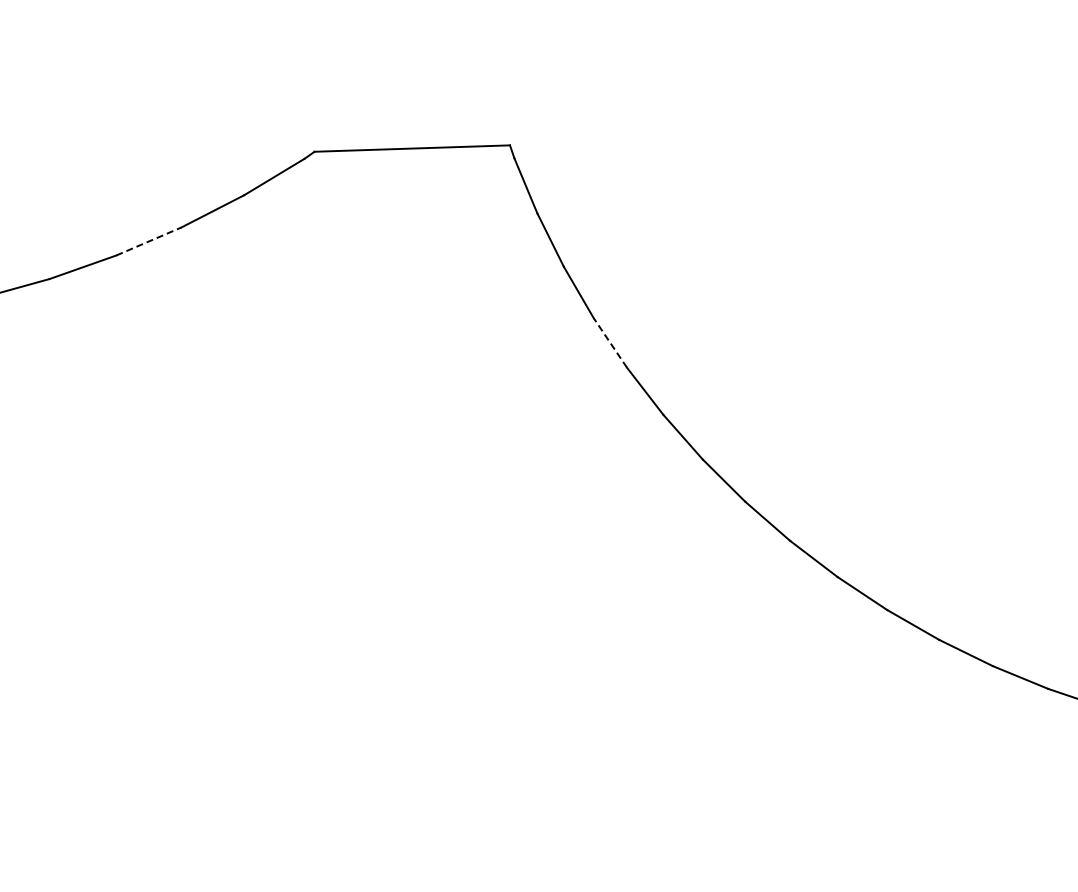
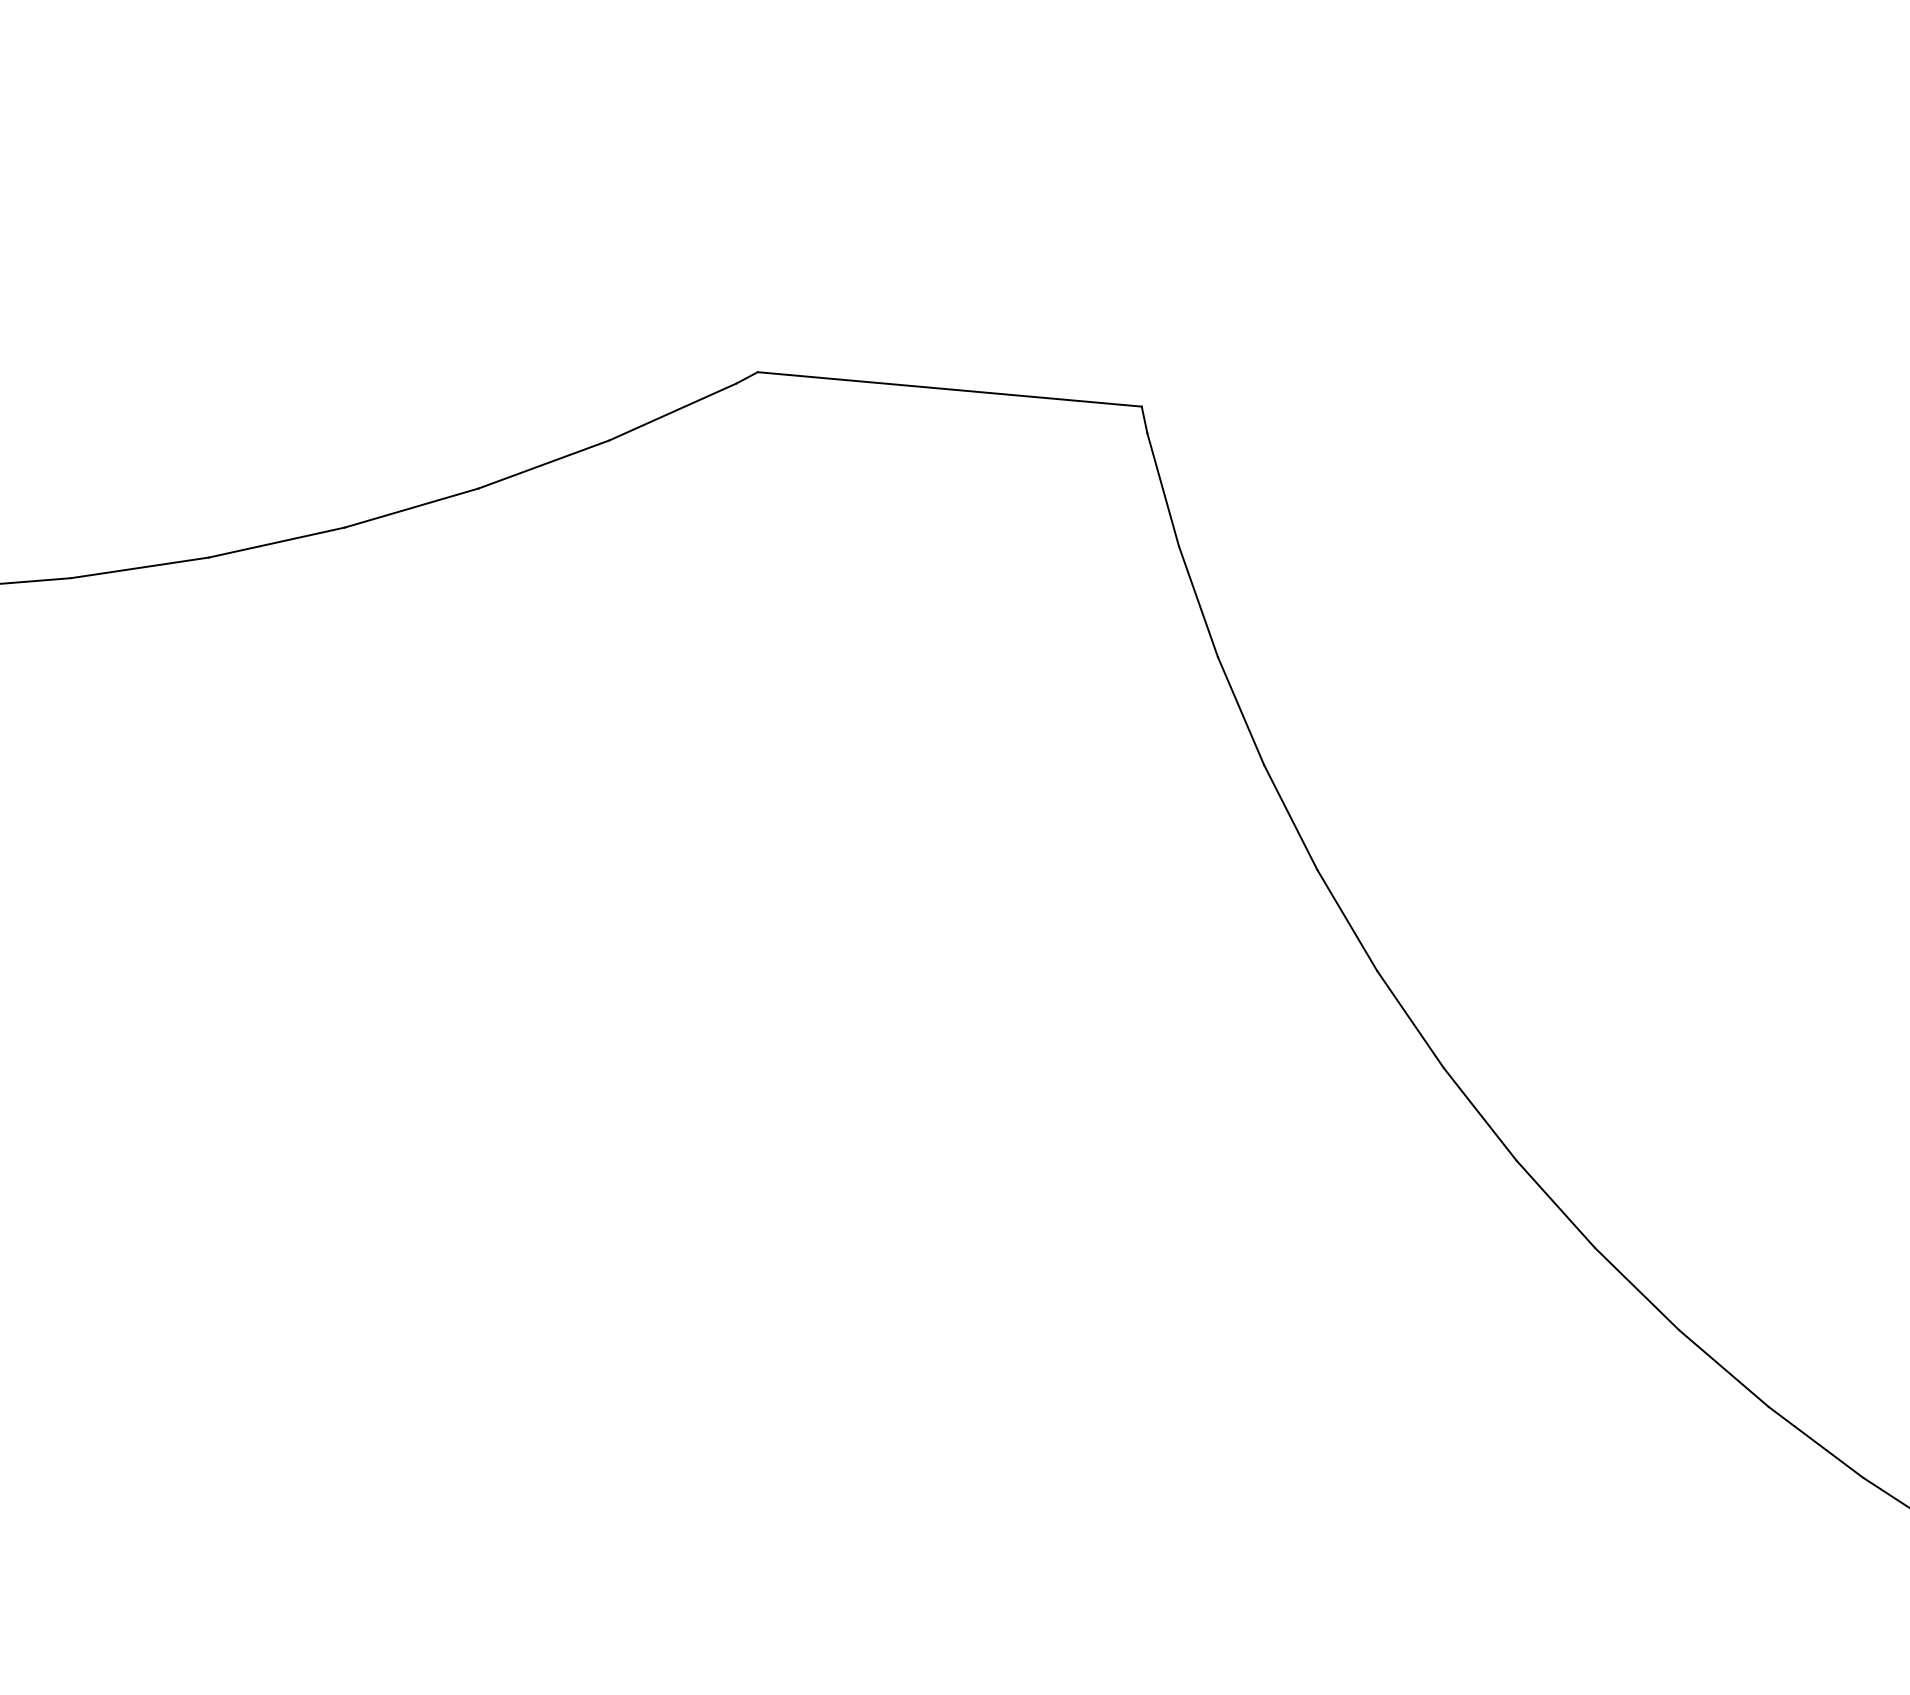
line: (149, 241) -> (413, 508), dashed -> solid
line: (610, 342) -> (1291, 816), dashed -> solid

